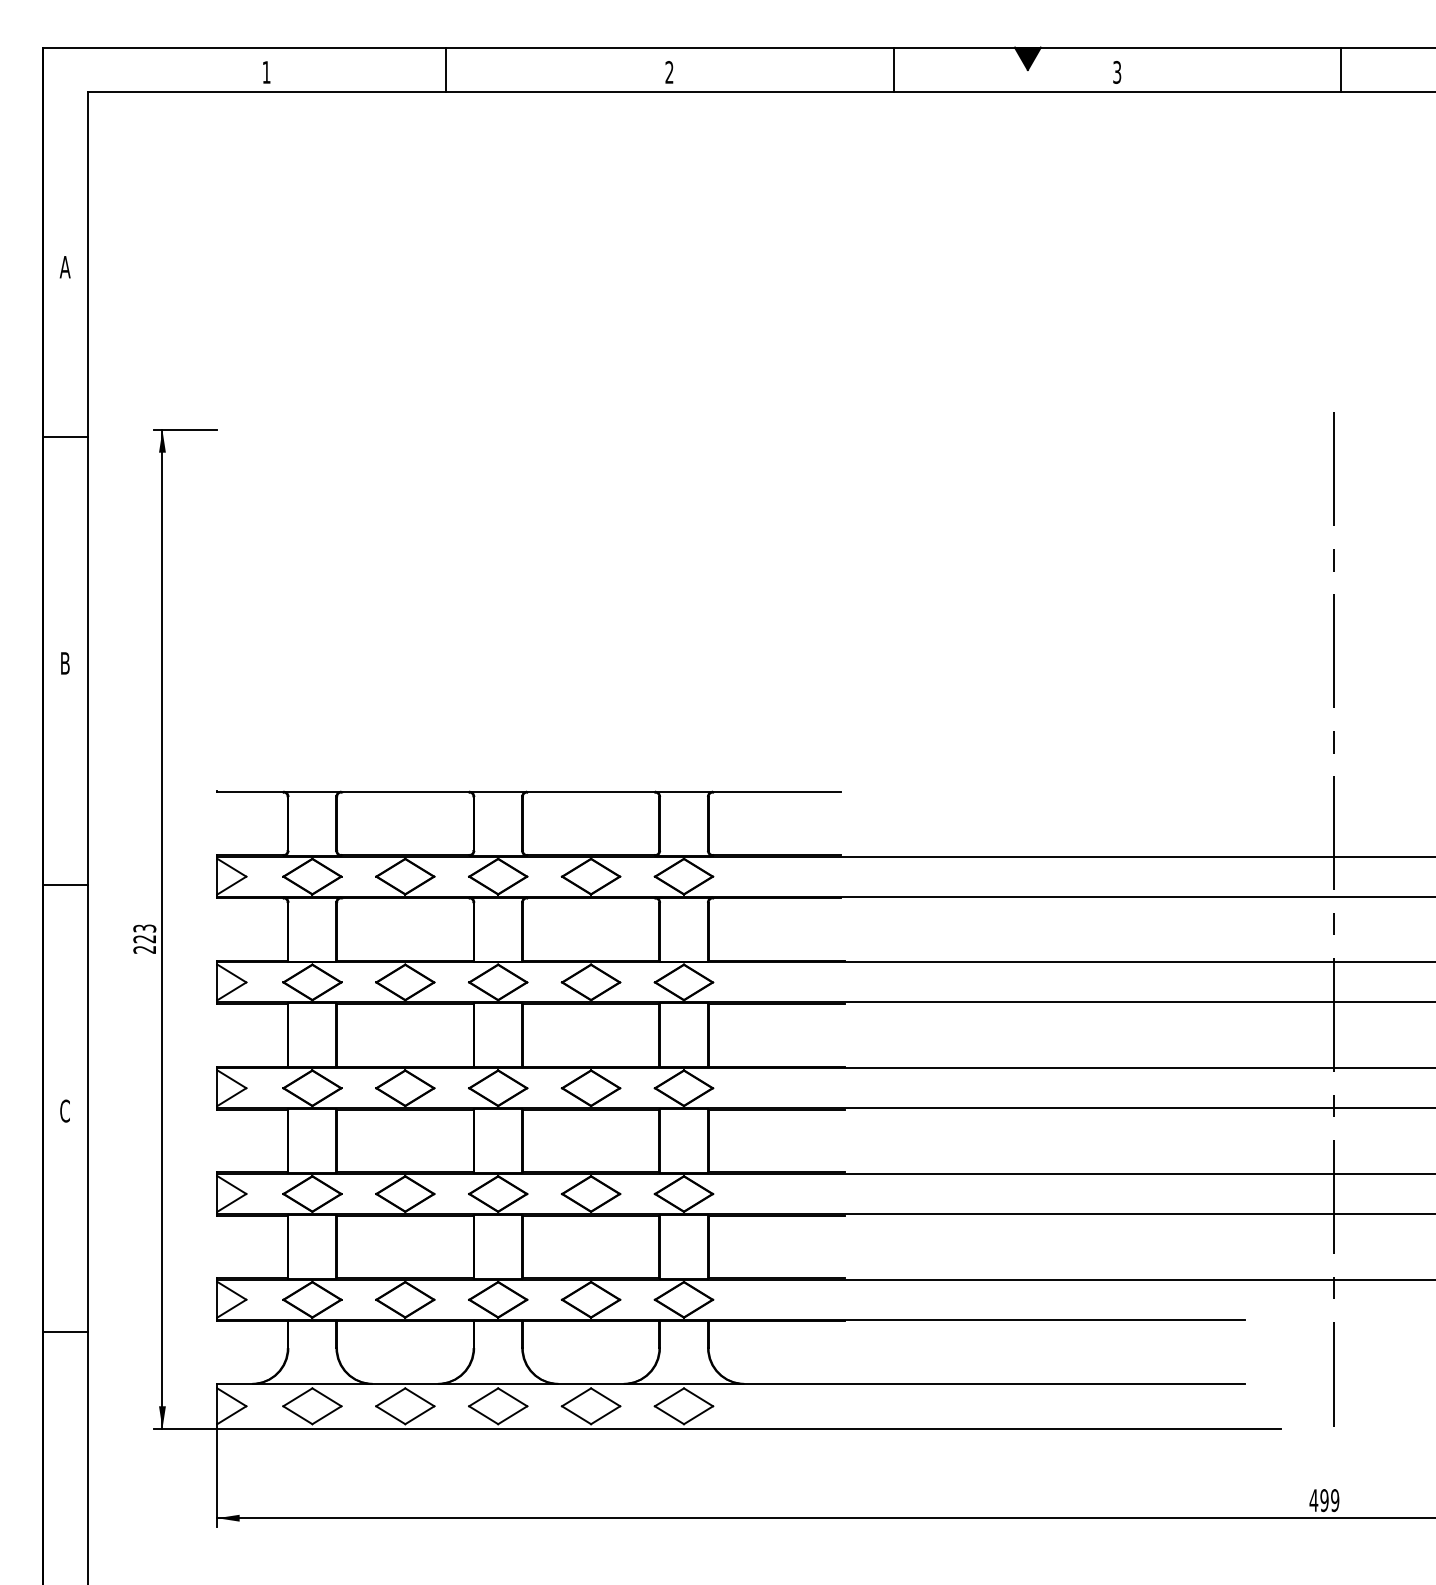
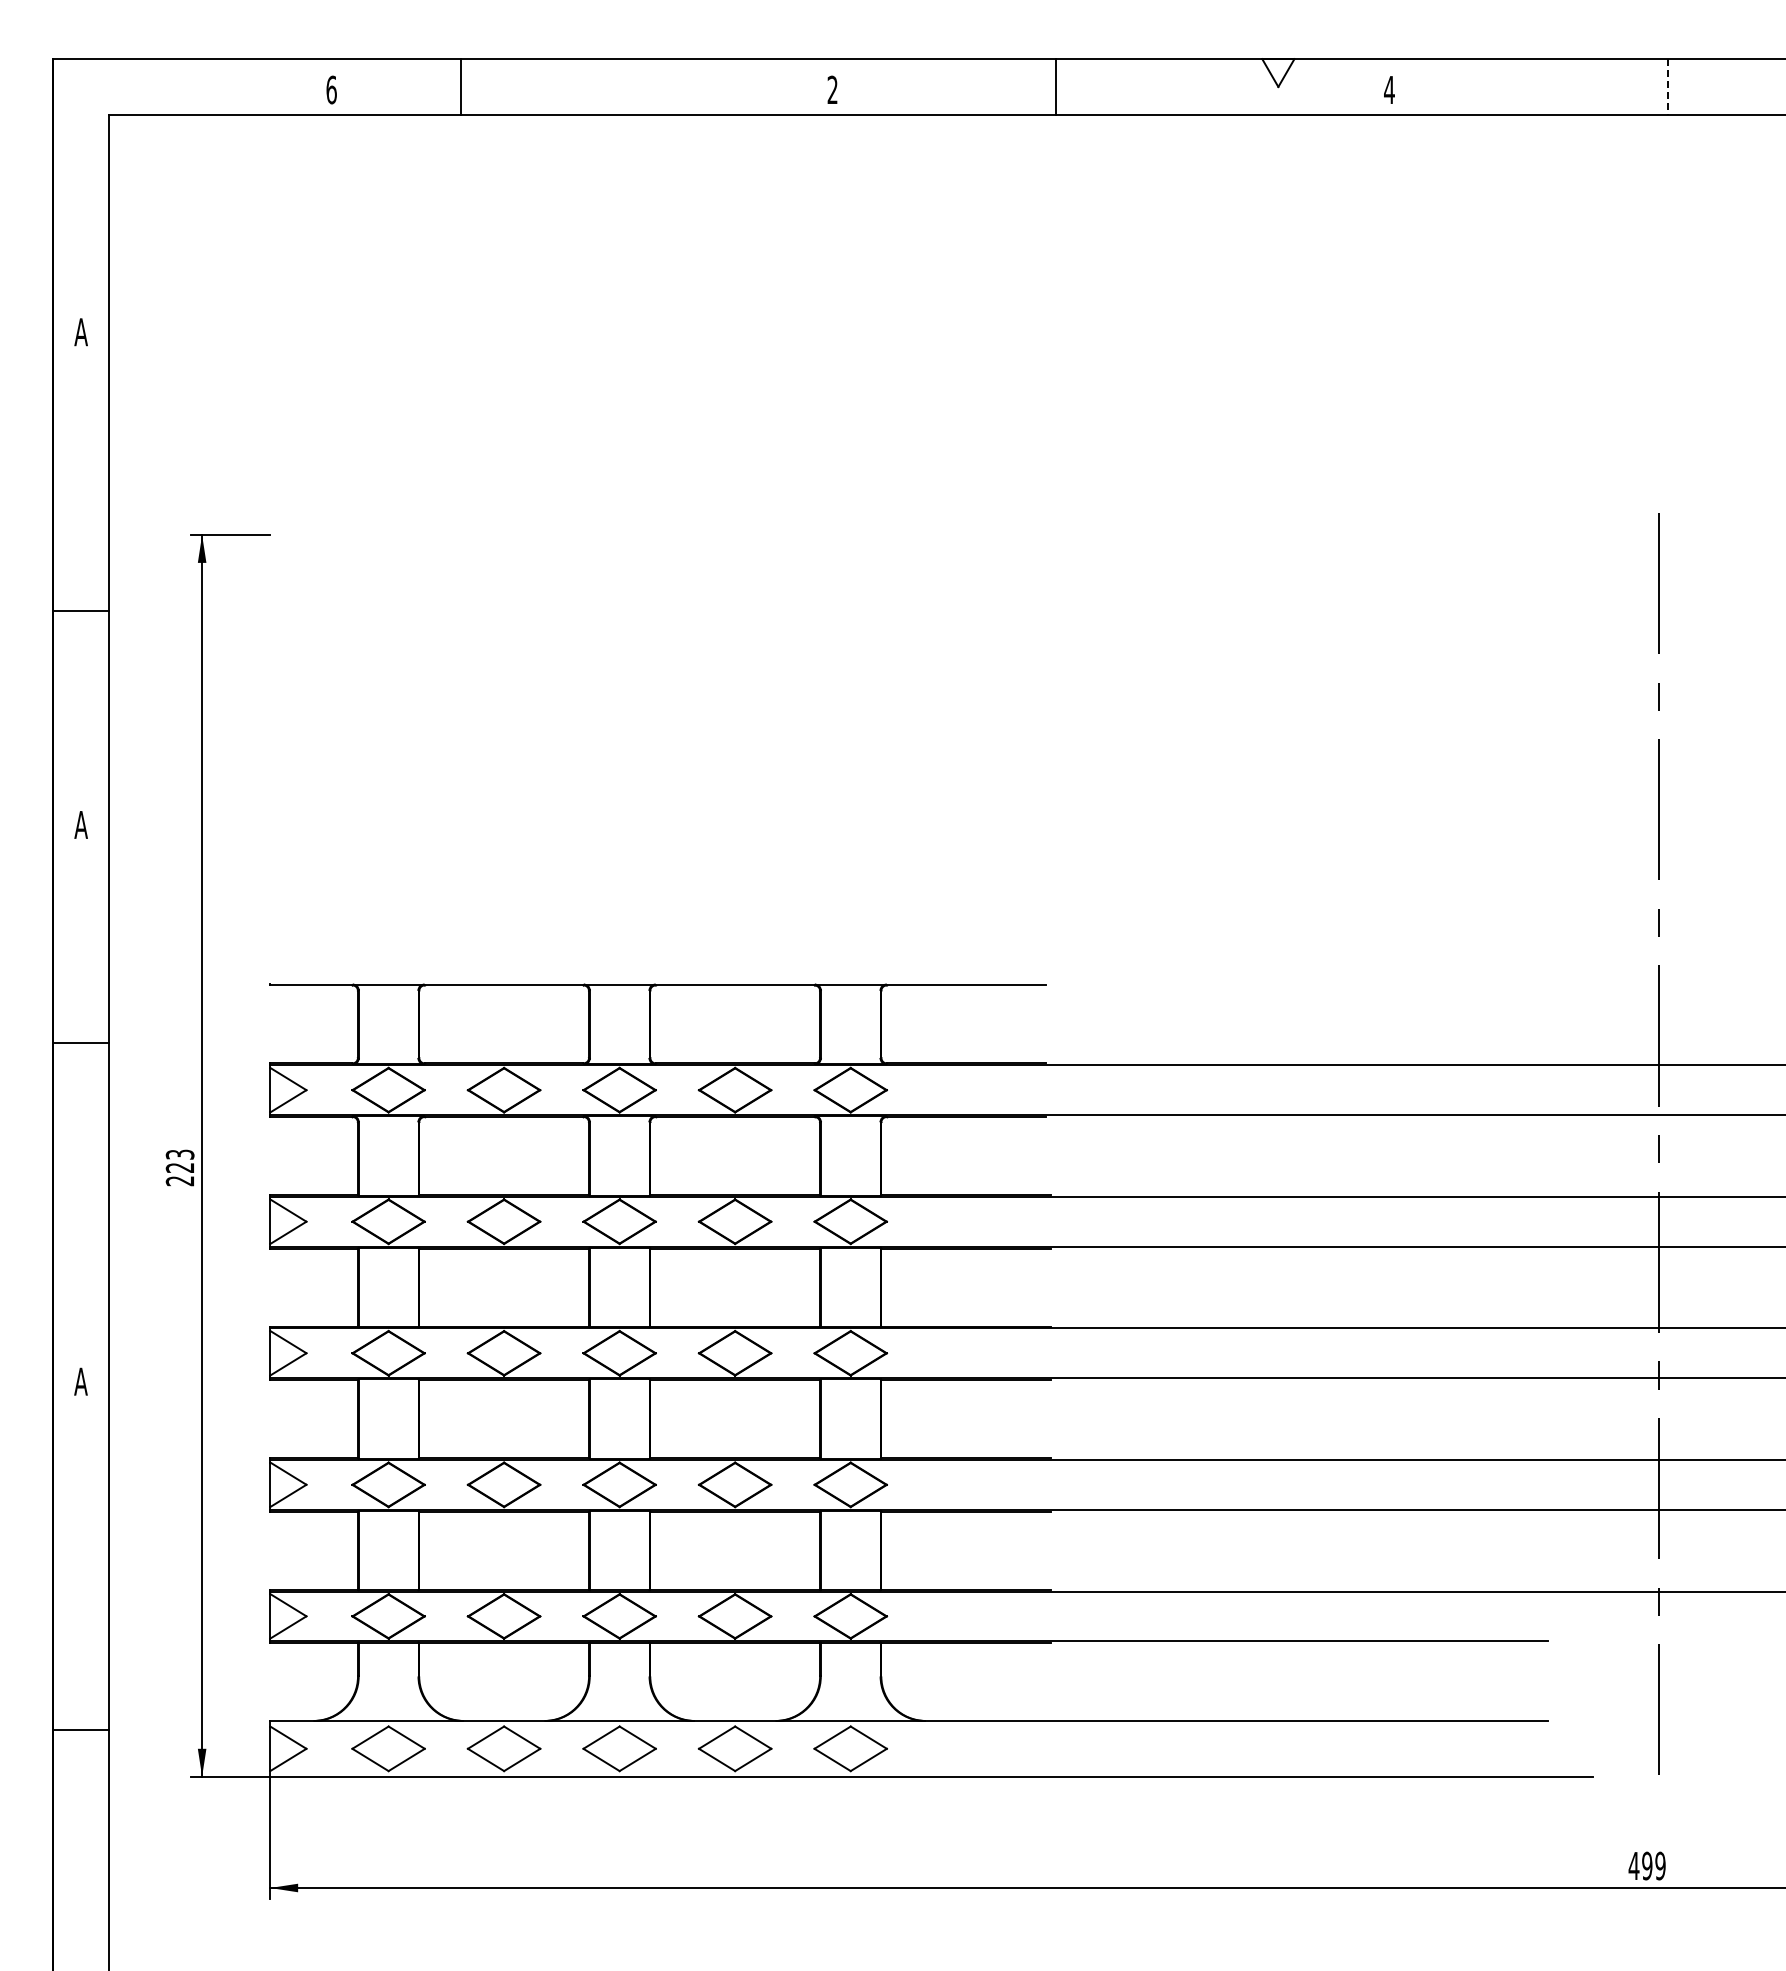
fill: (1027, 58) -> (1278, 72), removed
line: (445, 69) -> (460, 86), moved
line: (893, 69) -> (1056, 86), moved
line: (1341, 69) -> (1668, 86), solid -> dashed
text: (266, 72) -> (331, 89), 1 -> 6
text: (1117, 72) -> (1389, 89), 3 -> 4
line: (65, 437) -> (81, 610), moved
text: (64, 663) -> (80, 824), B -> A
line: (65, 884) -> (81, 1043), moved
text: (64, 1110) -> (80, 1381), C -> A
line: (65, 1332) -> (81, 1730), moved

